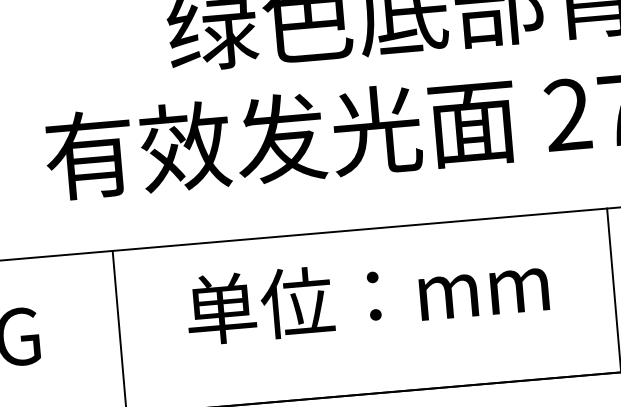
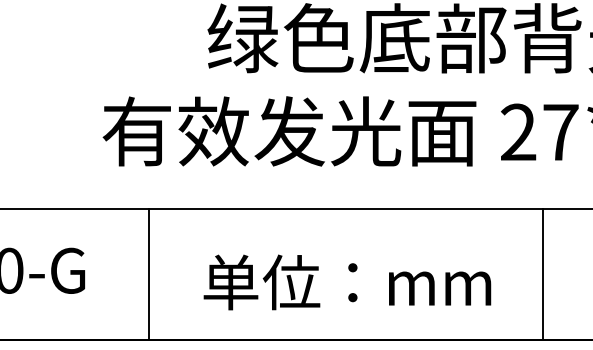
text: (367, 296) -> (347, 282), moved

